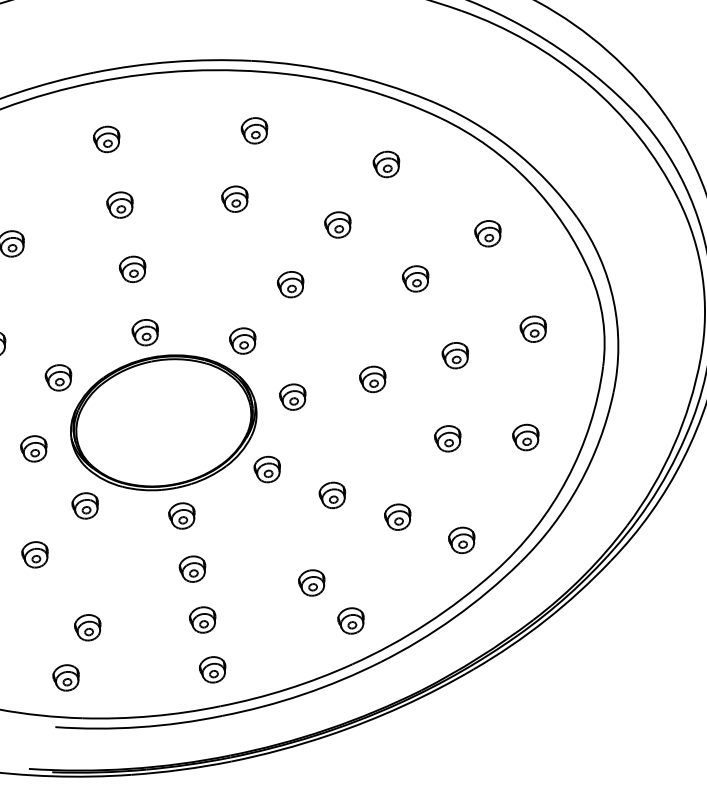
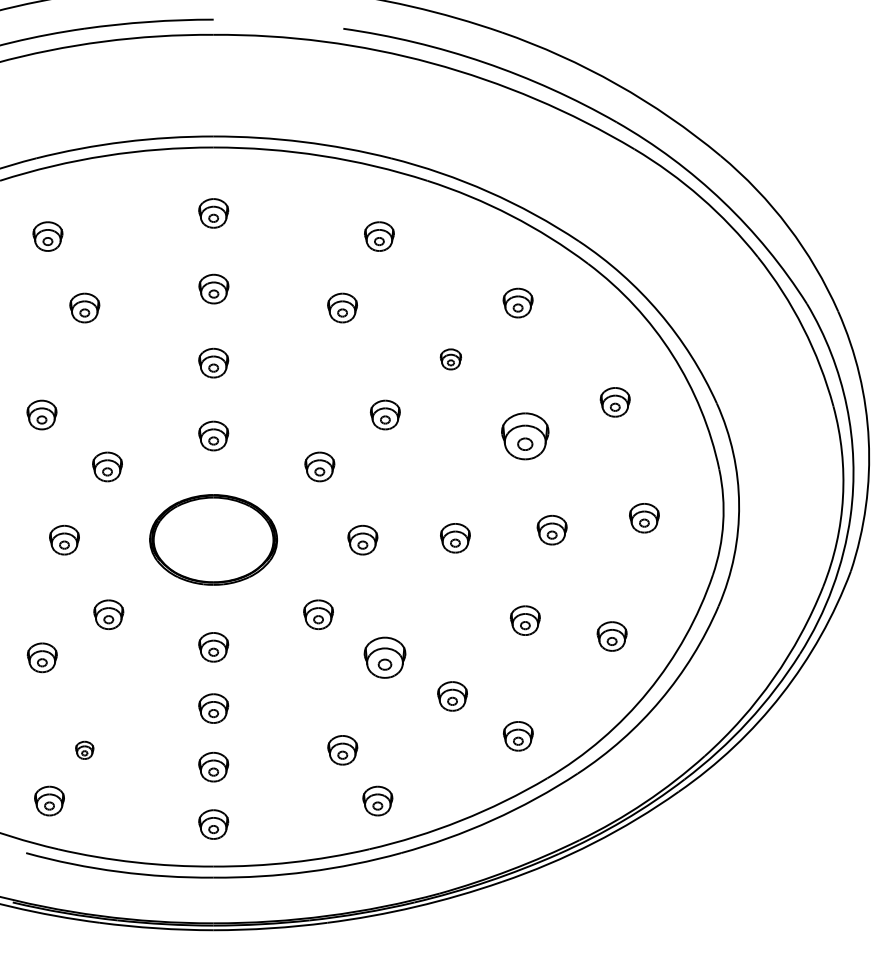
part: (337, 225) -> (450, 359), size x0.7
part: (415, 279) -> (524, 436), size x1.6
part: (163, 422) -> (213, 539), size x0.6
part: (332, 495) -> (384, 657), size x1.4
part: (88, 627) -> (84, 750), size x0.6

